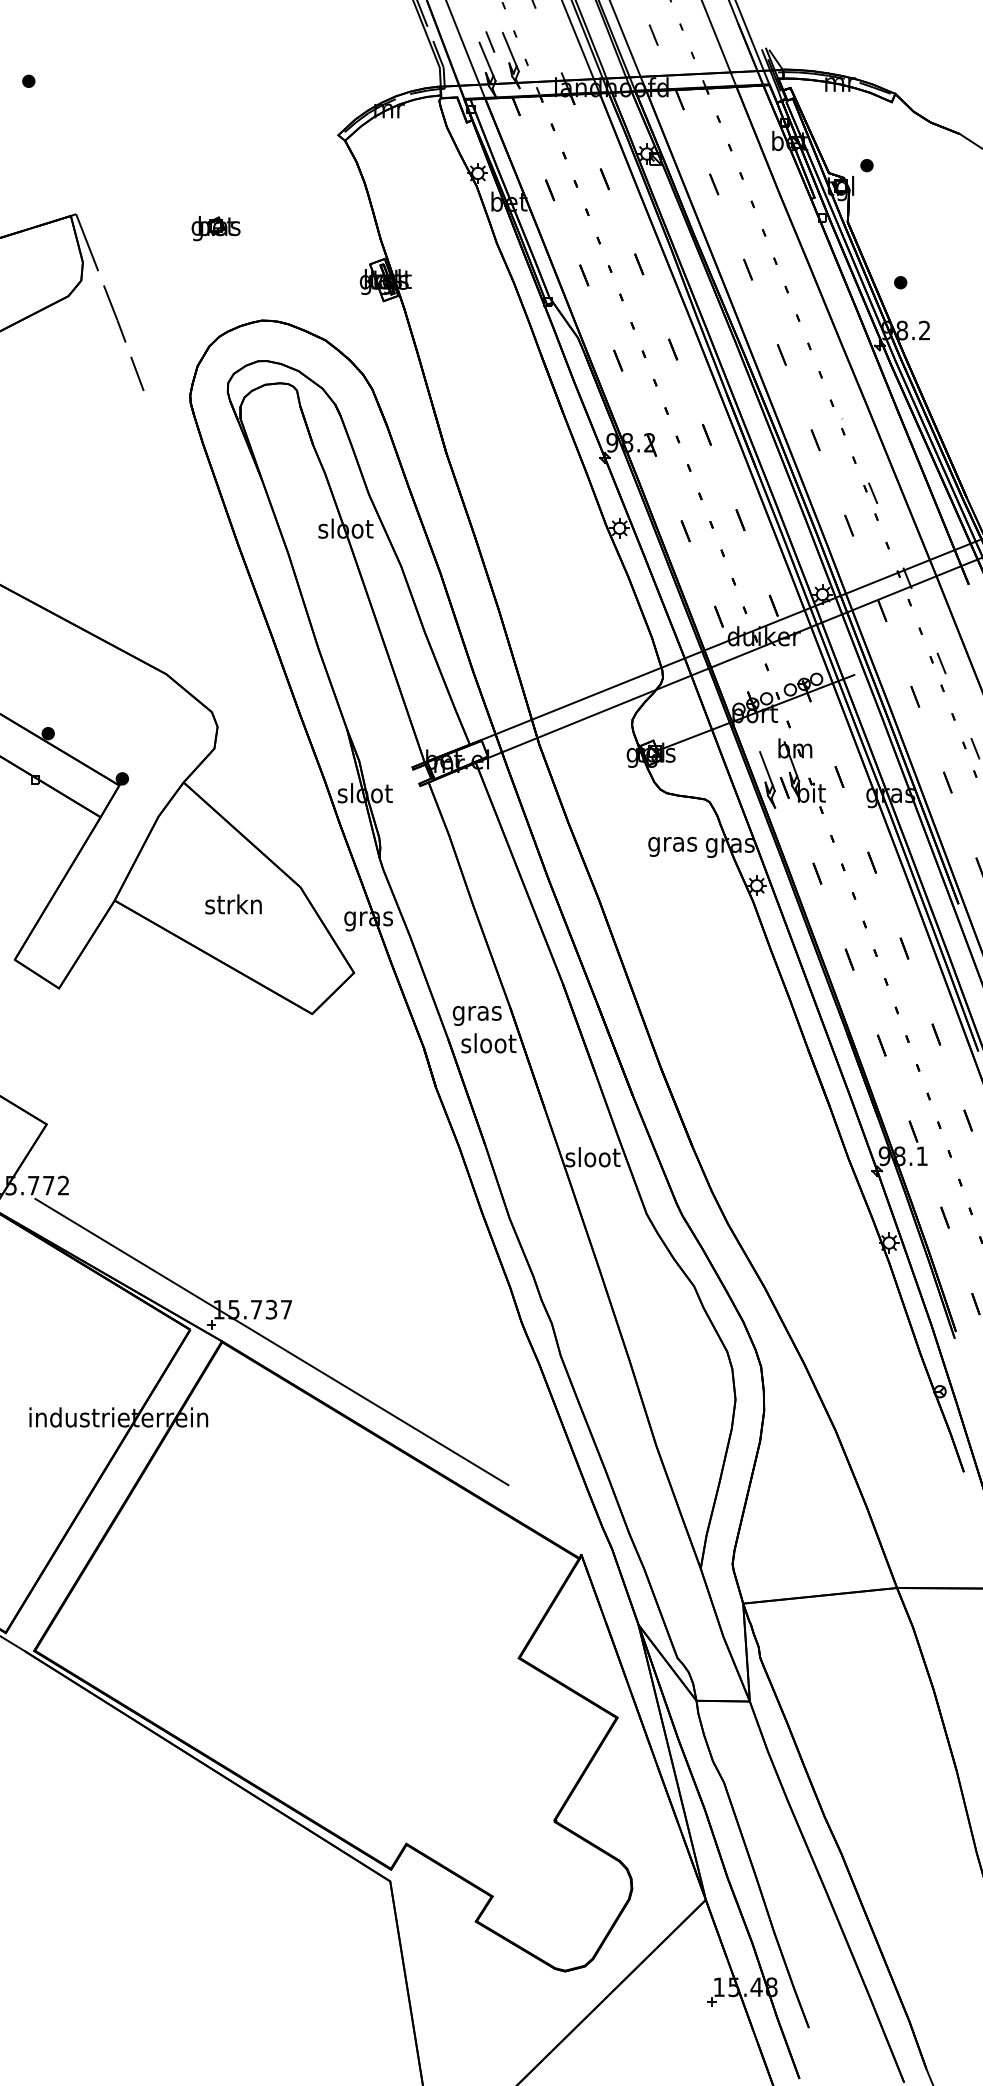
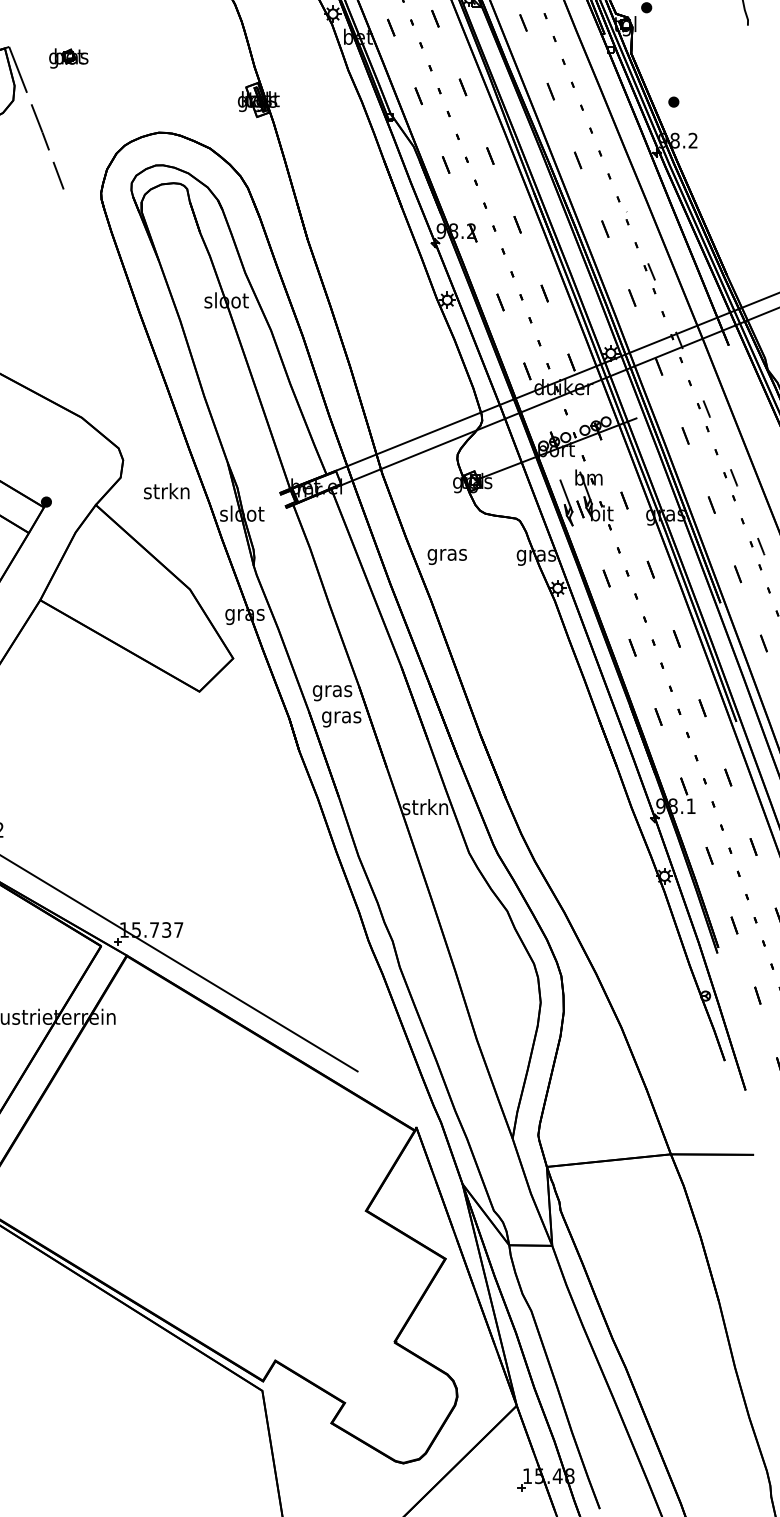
part: (215, 228) -> (68, 58), moved
text: (672, 846) -> (447, 556), moved
text: (233, 904) -> (166, 491), moved
text: (488, 1045) -> (341, 717), sloot -> gras
text: (592, 1157) -> (425, 807), sloot -> strkn

